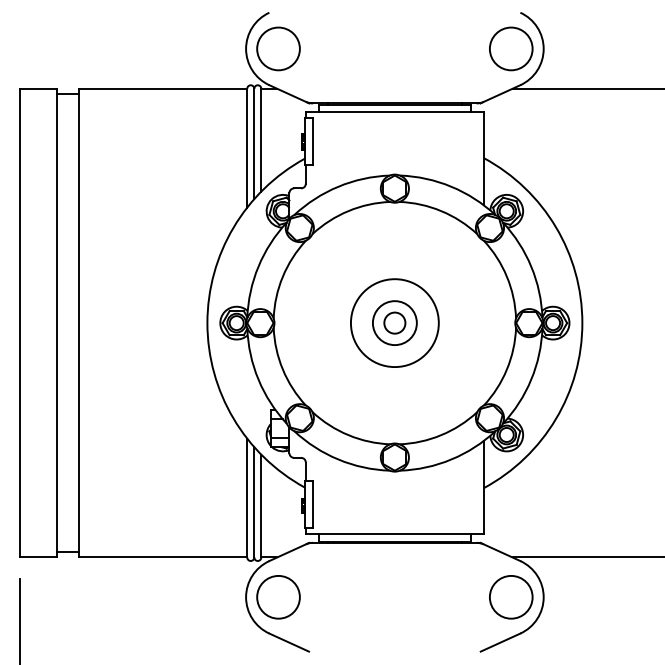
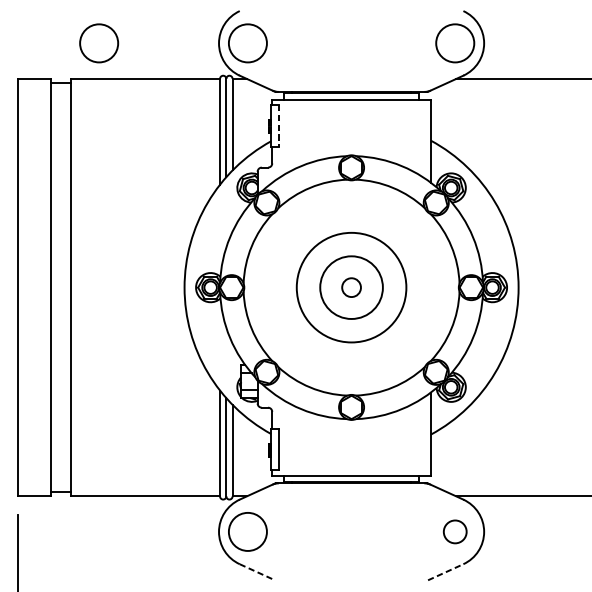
circle: (111, 48) -> (99, 42), added
line: (313, 142) -> (279, 126), solid -> dashed
circle: (394, 323) -> (351, 287), size x1.4
circle: (394, 323) -> (351, 287), size x1.6
circle: (510, 596) -> (454, 531), size x0.6
line: (289, 642) -> (257, 572), solid -> dashed
line: (500, 642) -> (445, 572), solid -> dashed

